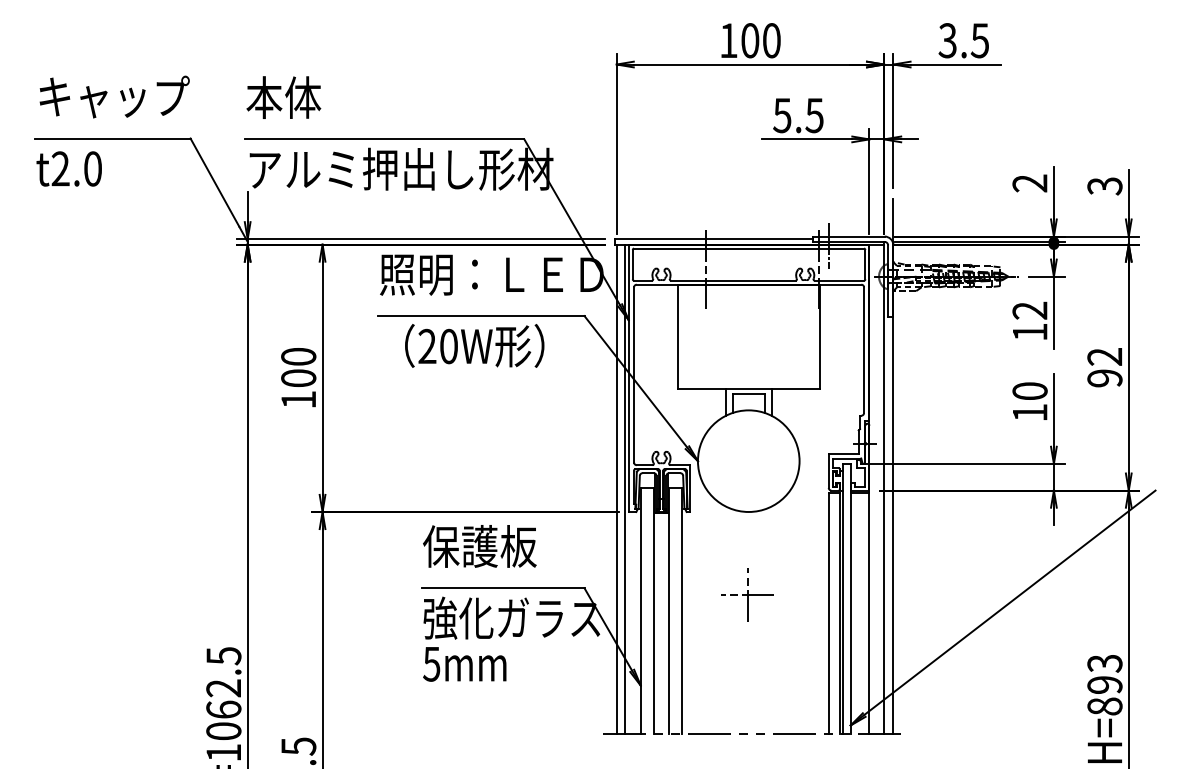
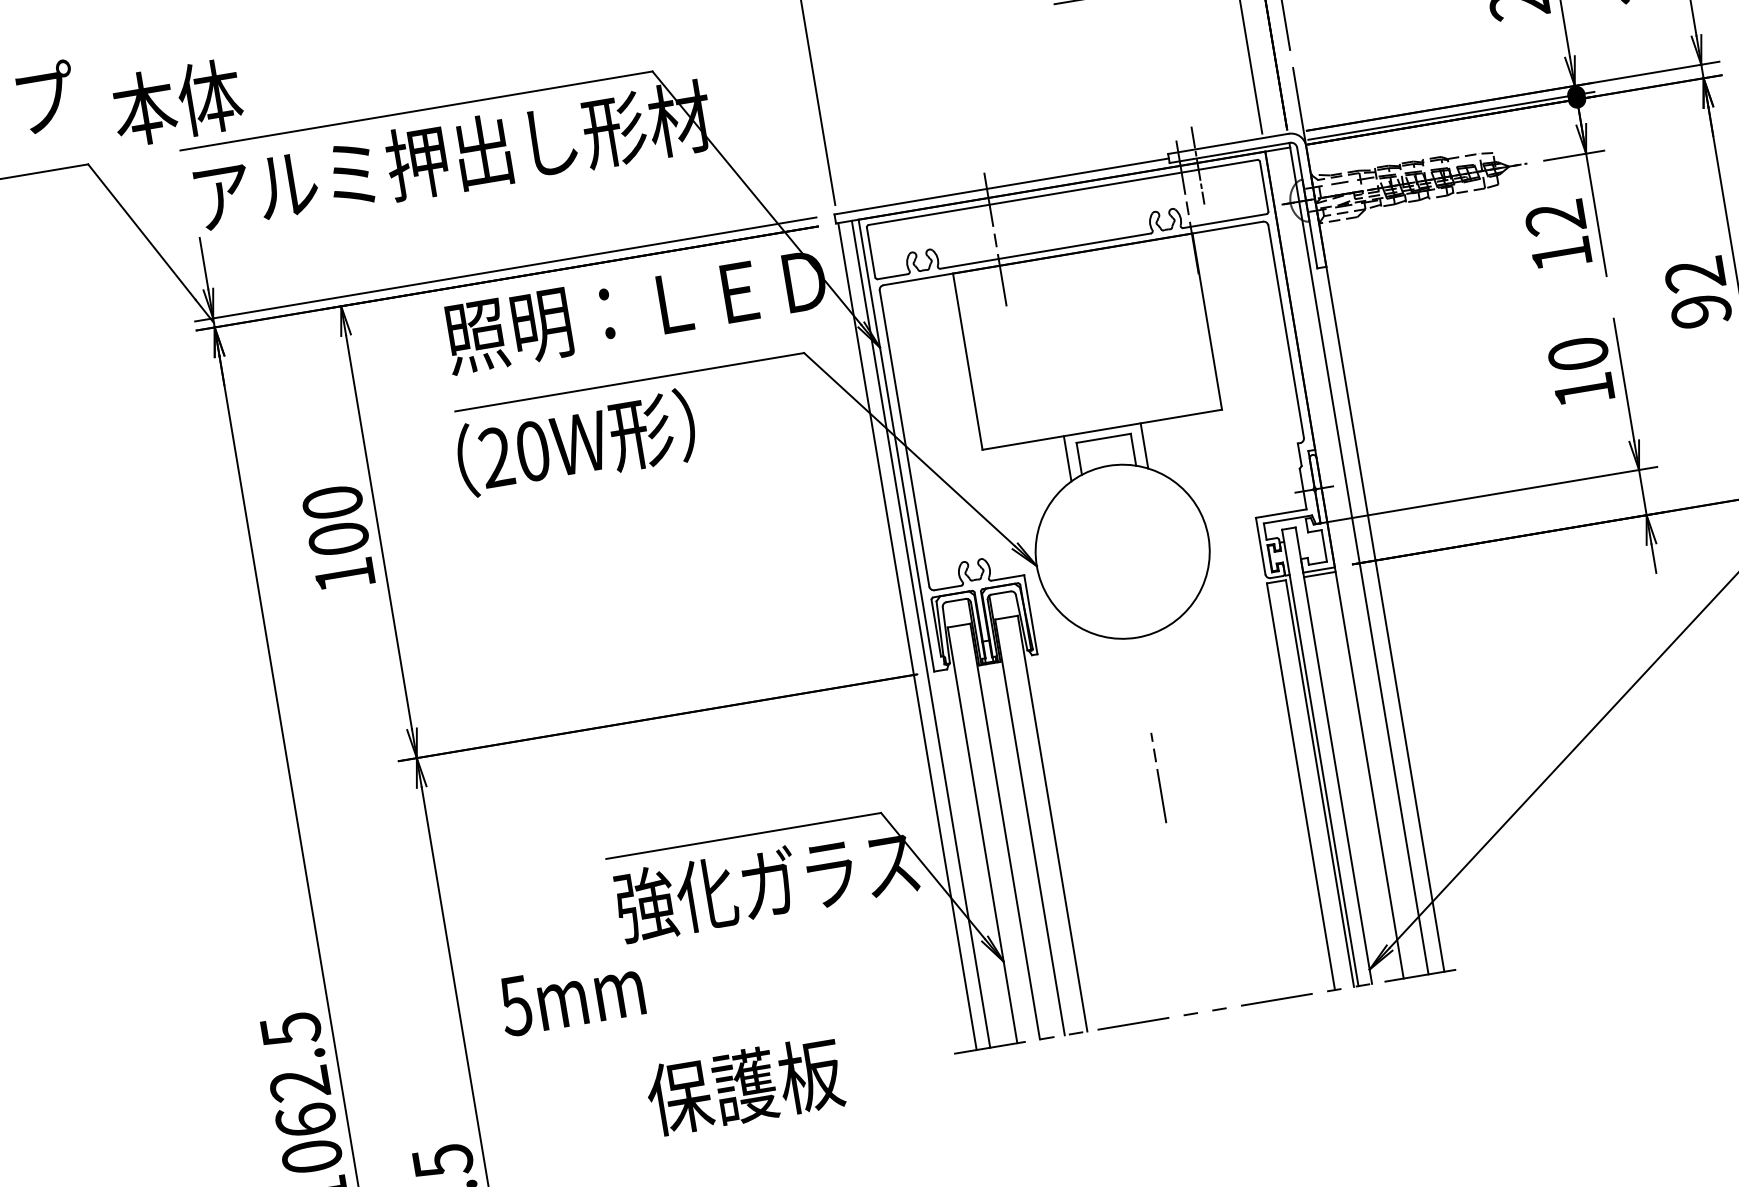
text: (283, 97) -> (176, 102), moved
text: (474, 345) -> (575, 442), moved
text: (479, 546) -> (744, 1086), moved
line: (747, 594) -> (1158, 777), removed
text: (464, 664) -> (571, 997), moved

